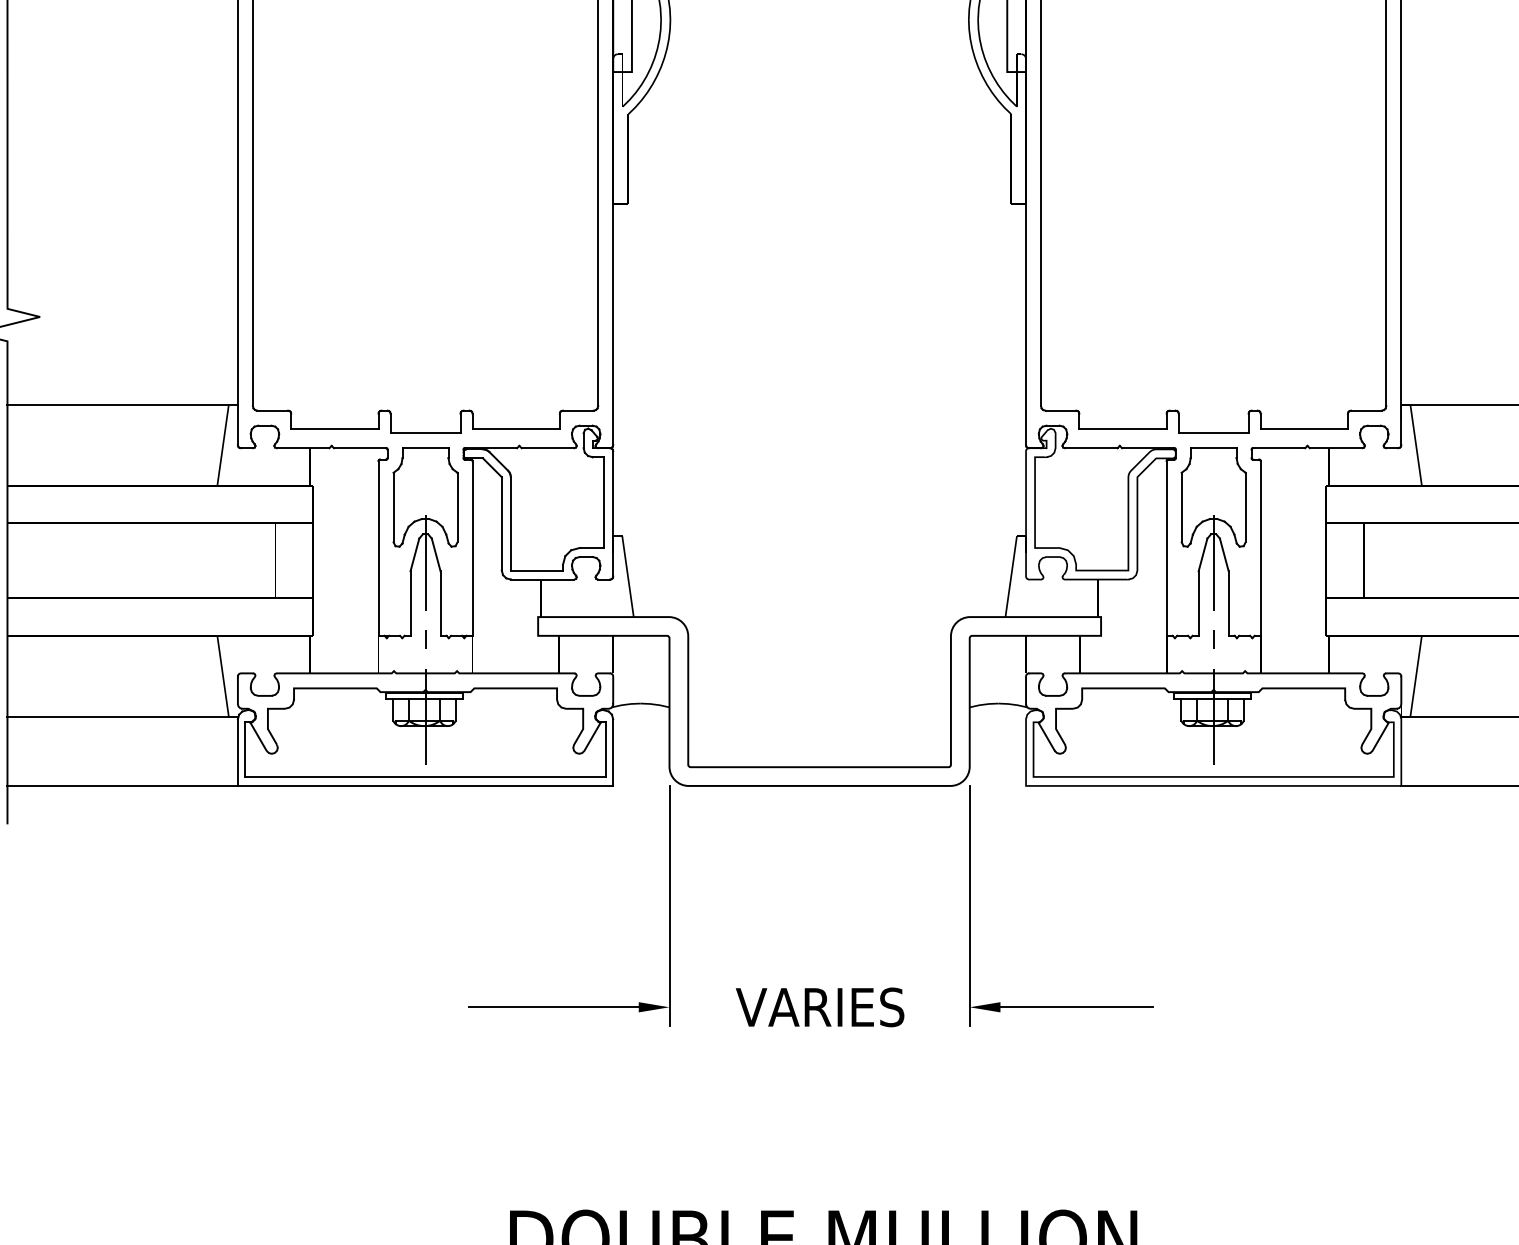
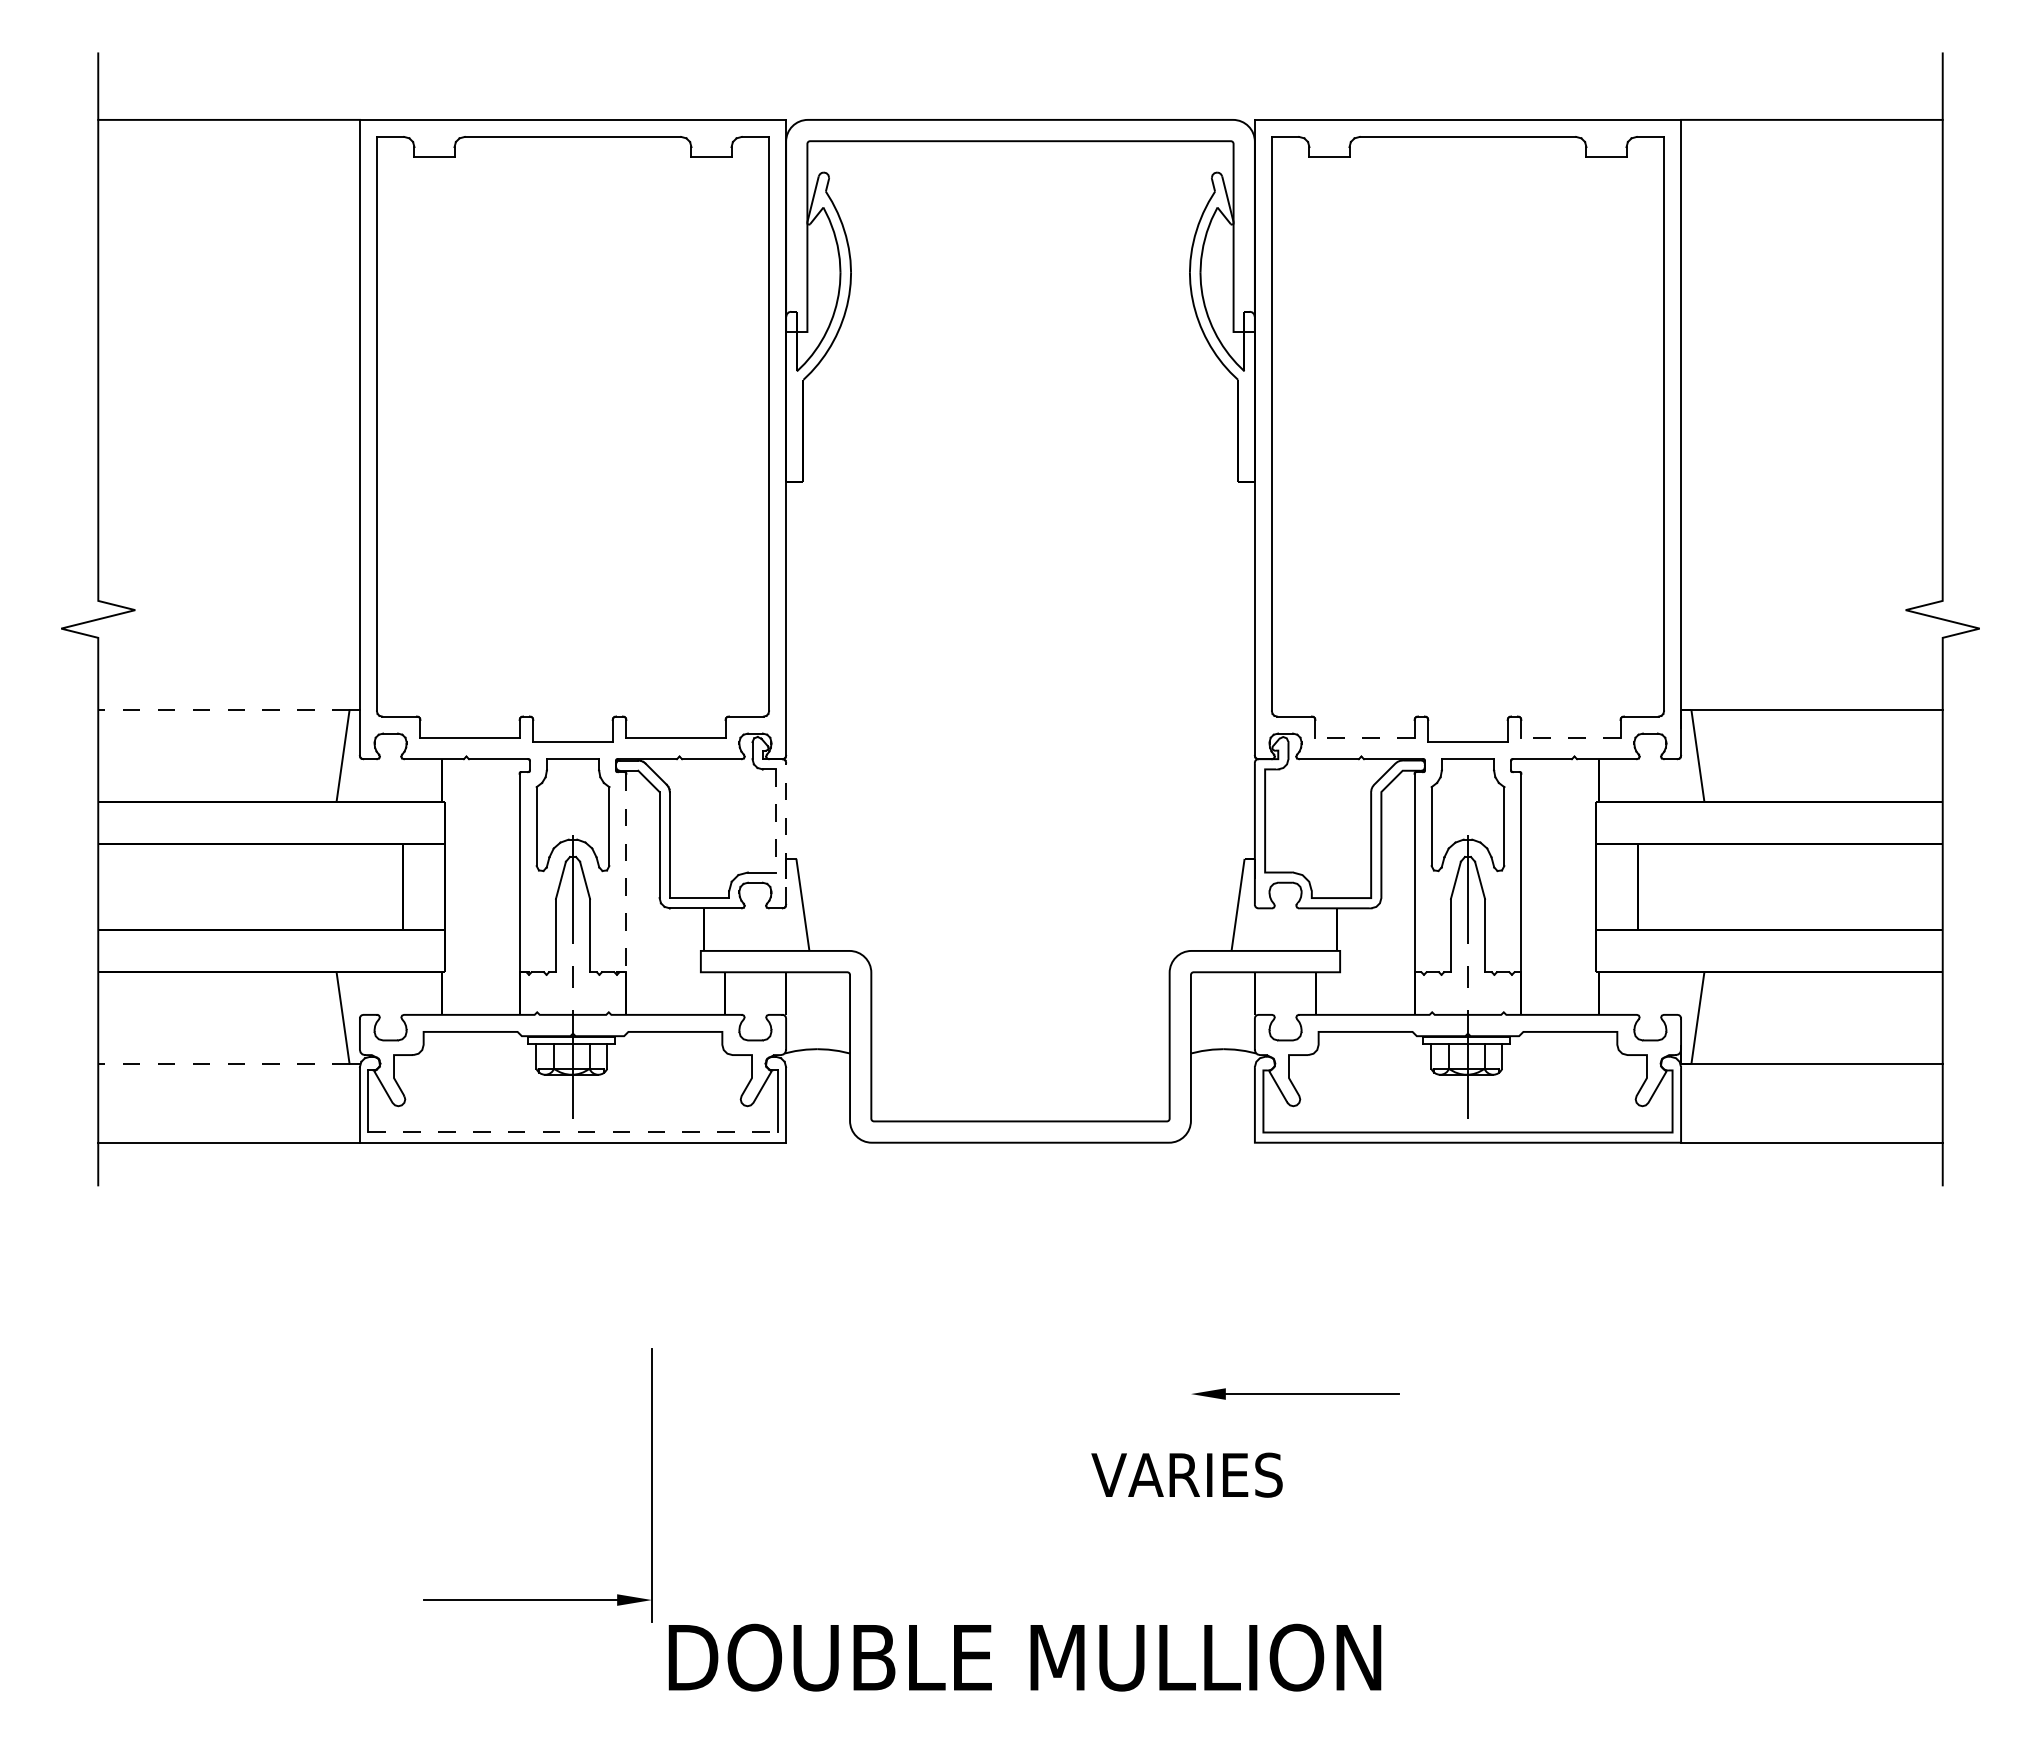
line: (117, 404) -> (223, 709), solid -> dashed
line: (1123, 429) -> (1365, 737), solid -> dashed
line: (1303, 429) -> (1570, 737), solid -> dashed
line: (603, 502) -> (775, 820), solid -> dashed
line: (613, 513) -> (786, 833), solid -> dashed
line: (472, 548) -> (626, 873), solid -> dashed
line: (117, 717) -> (223, 1064), solid -> dashed
line: (425, 776) -> (573, 1132), solid -> dashed
line: (969, 905) -> (1190, 1278), removed
part: (669, 906) -> (651, 1485), moved
text: (819, 1006) -> (1186, 1474), moved

